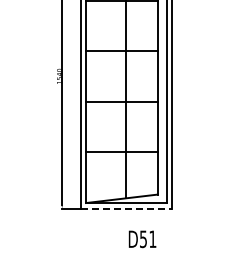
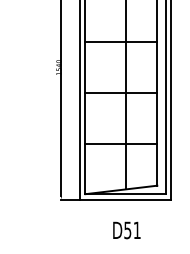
line: (126, 208) -> (125, 199), dashed -> solid
text: (142, 239) -> (126, 230), moved

